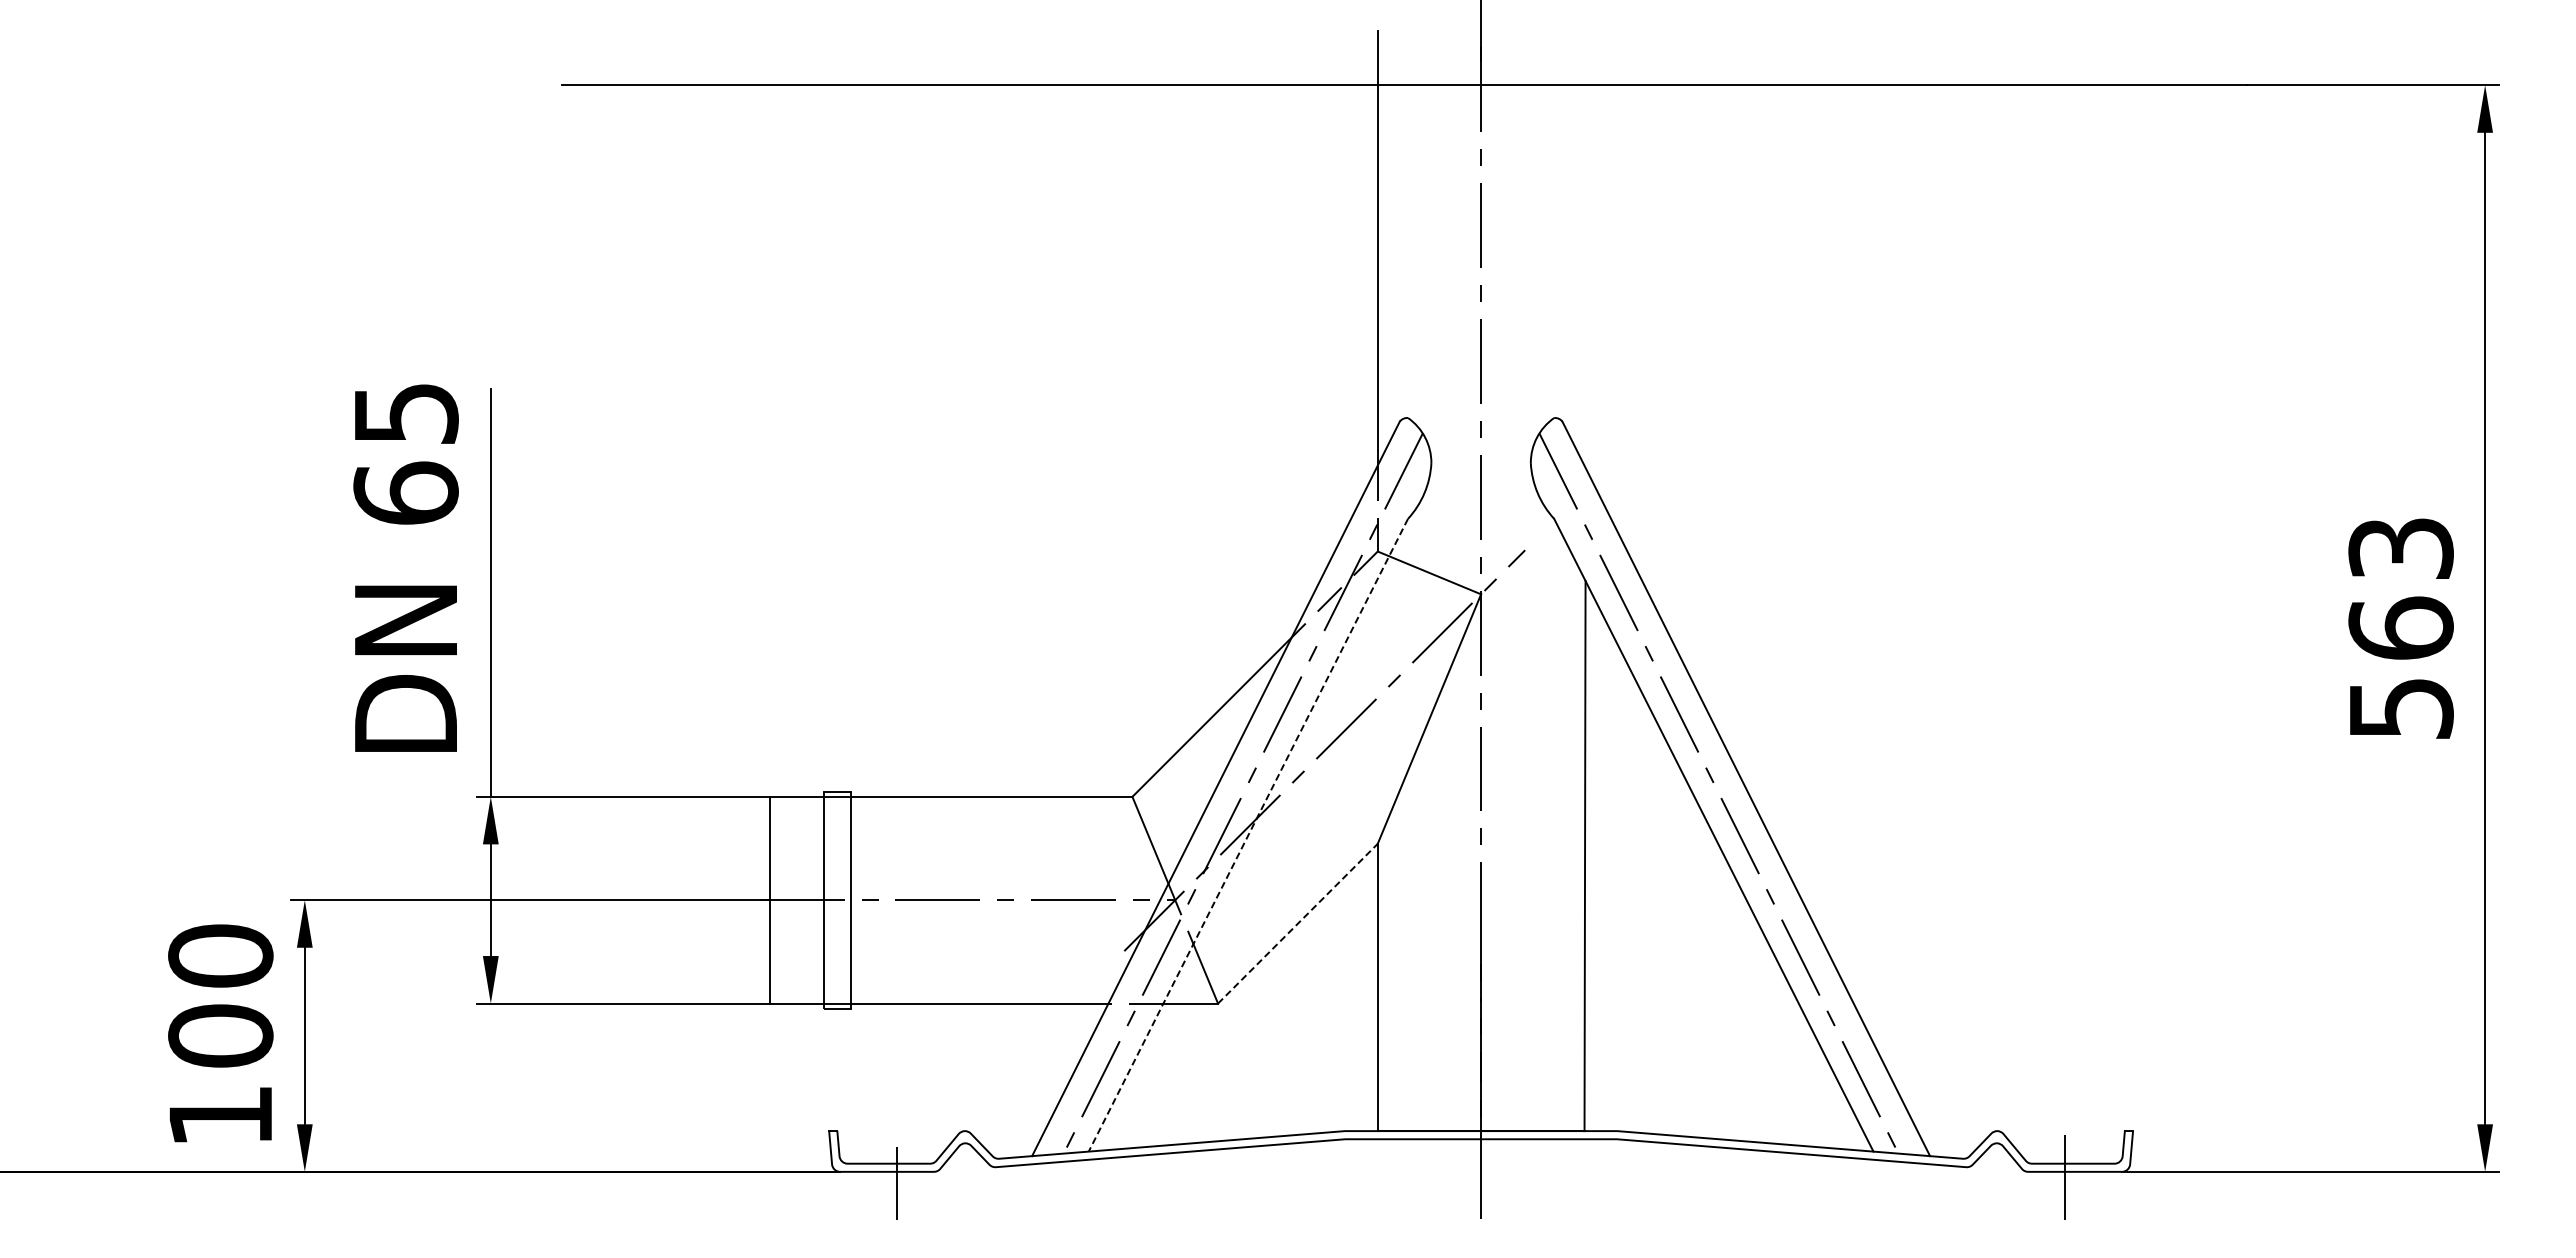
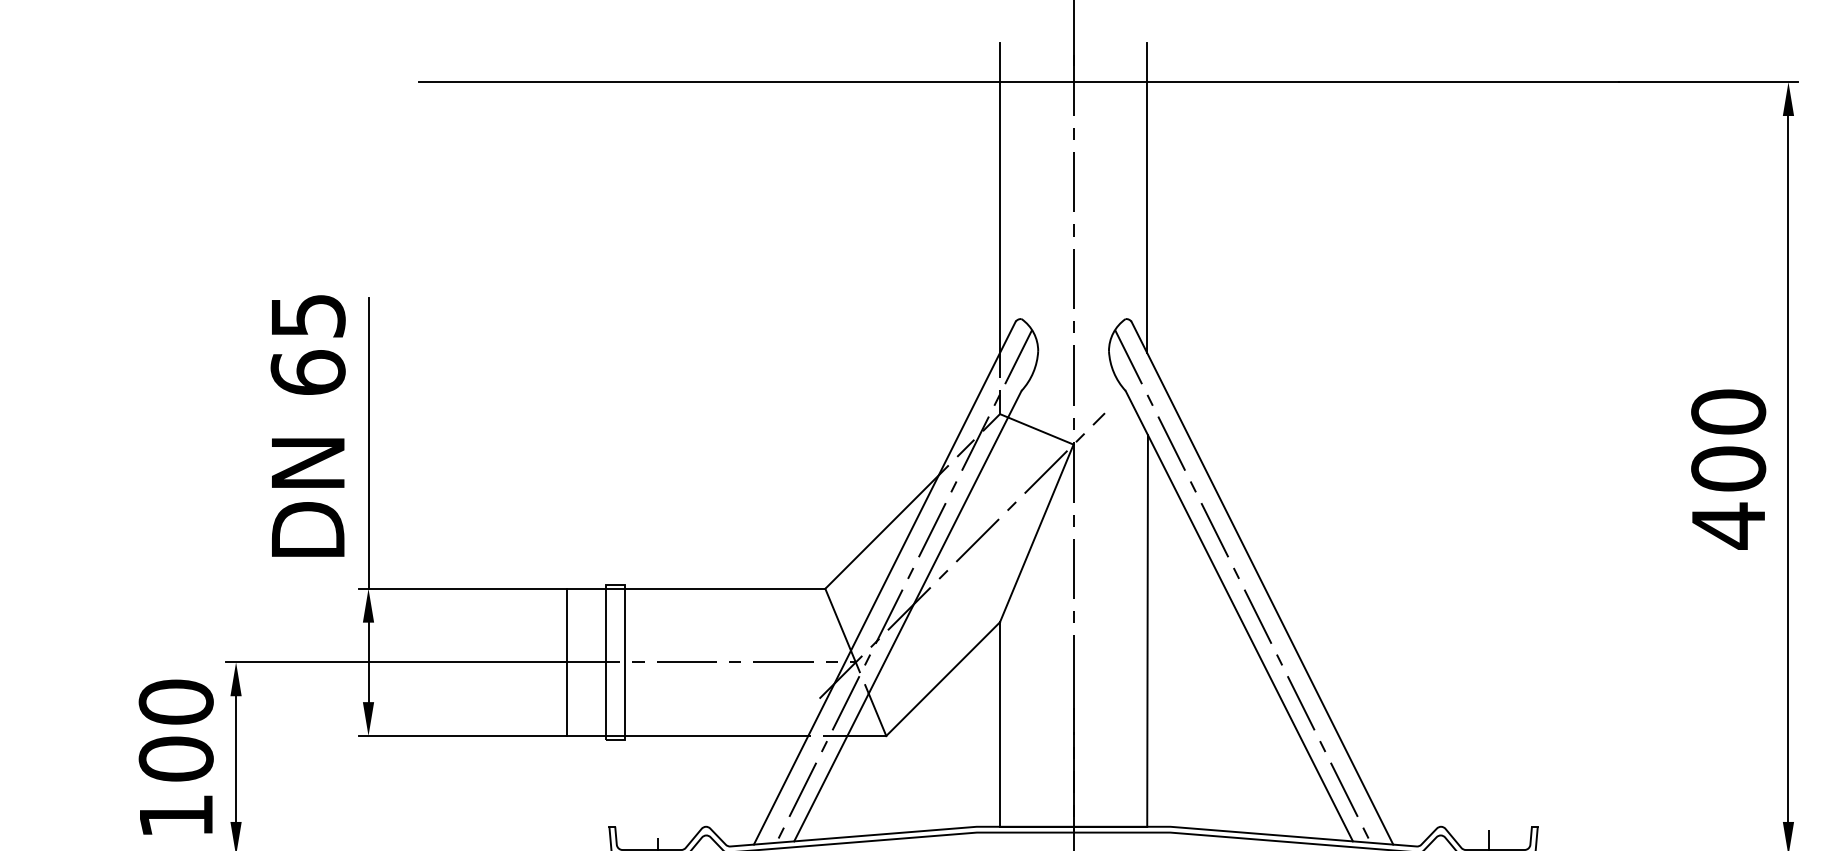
line: (1584, 247) -> (1147, 197), added
text: (2400, 629) -> (1728, 469), 563 -> 400
line: (1248, 835) -> (907, 616), dashed -> solid
line: (1297, 923) -> (942, 678), dashed -> solid

